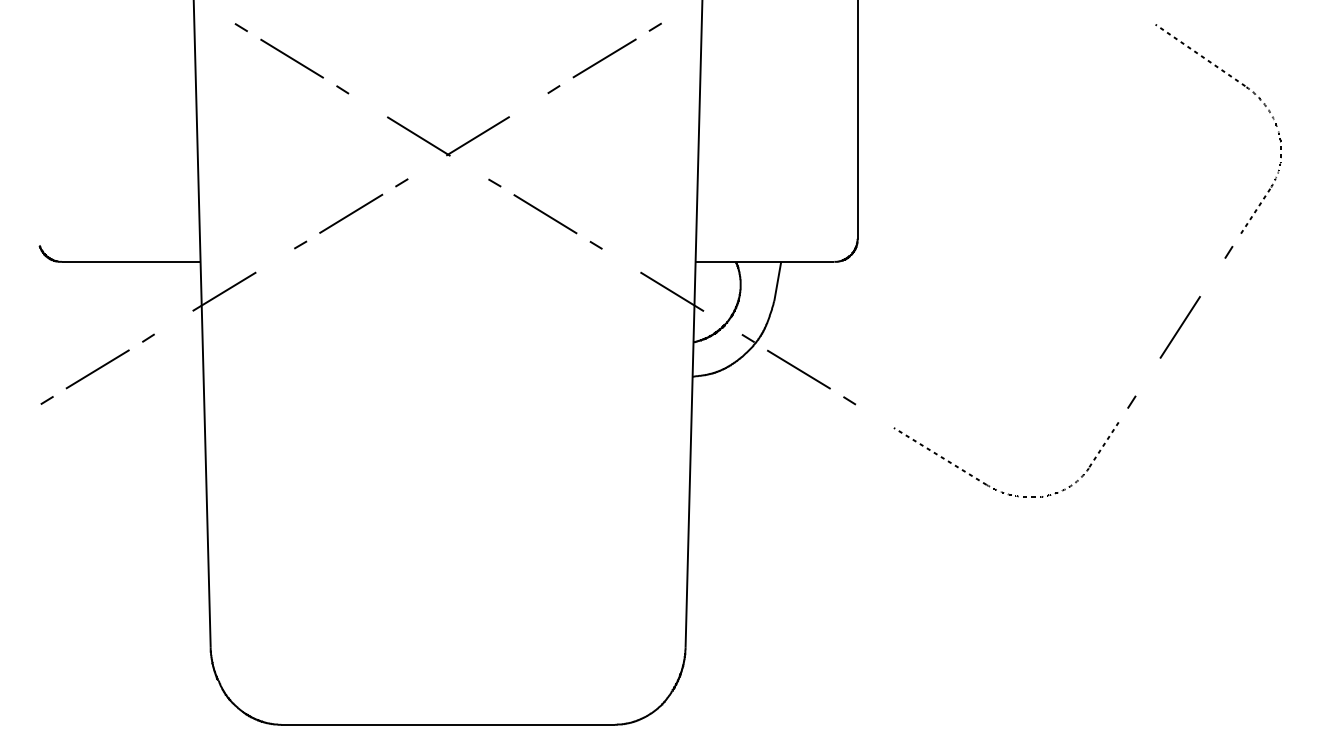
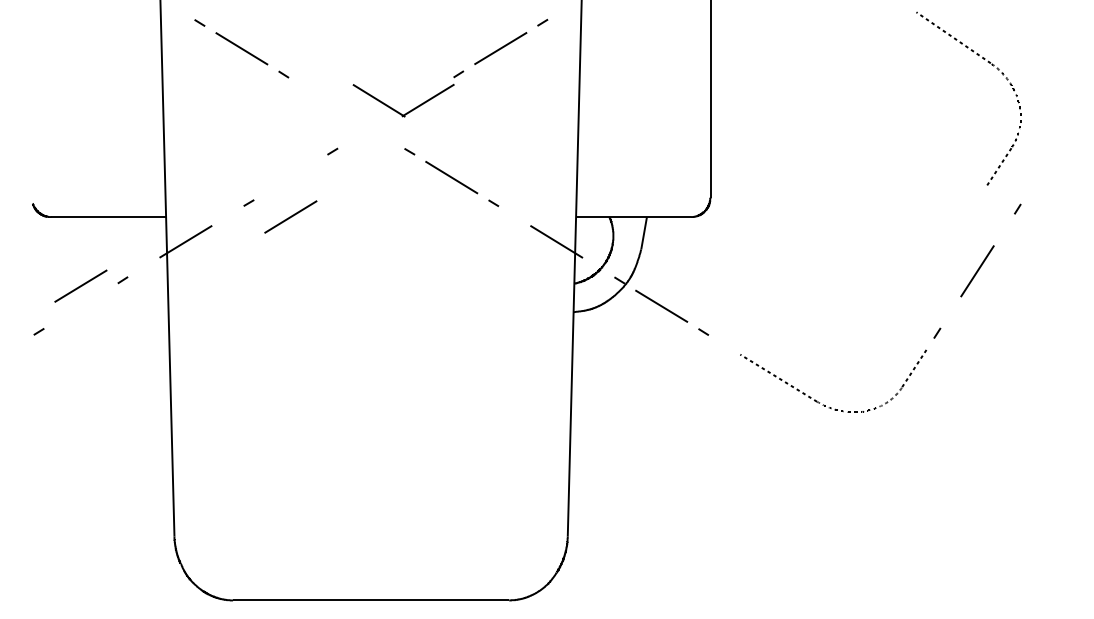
part: (1246, 88) -> (991, 65), moved
part: (455, 148) -> (409, 110), moved
line: (351, 213) -> (291, 216), moved
line: (97, 369) -> (80, 286), moved

